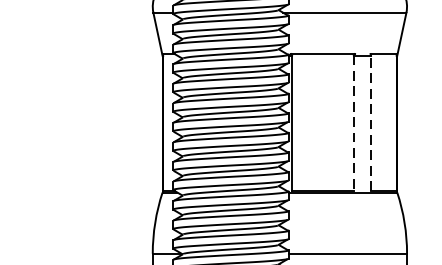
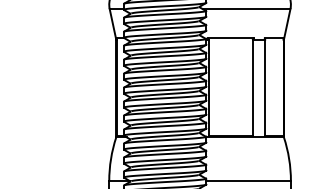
line: (371, 122) -> (265, 87), dashed -> solid
line: (353, 124) -> (252, 88), dashed -> solid

